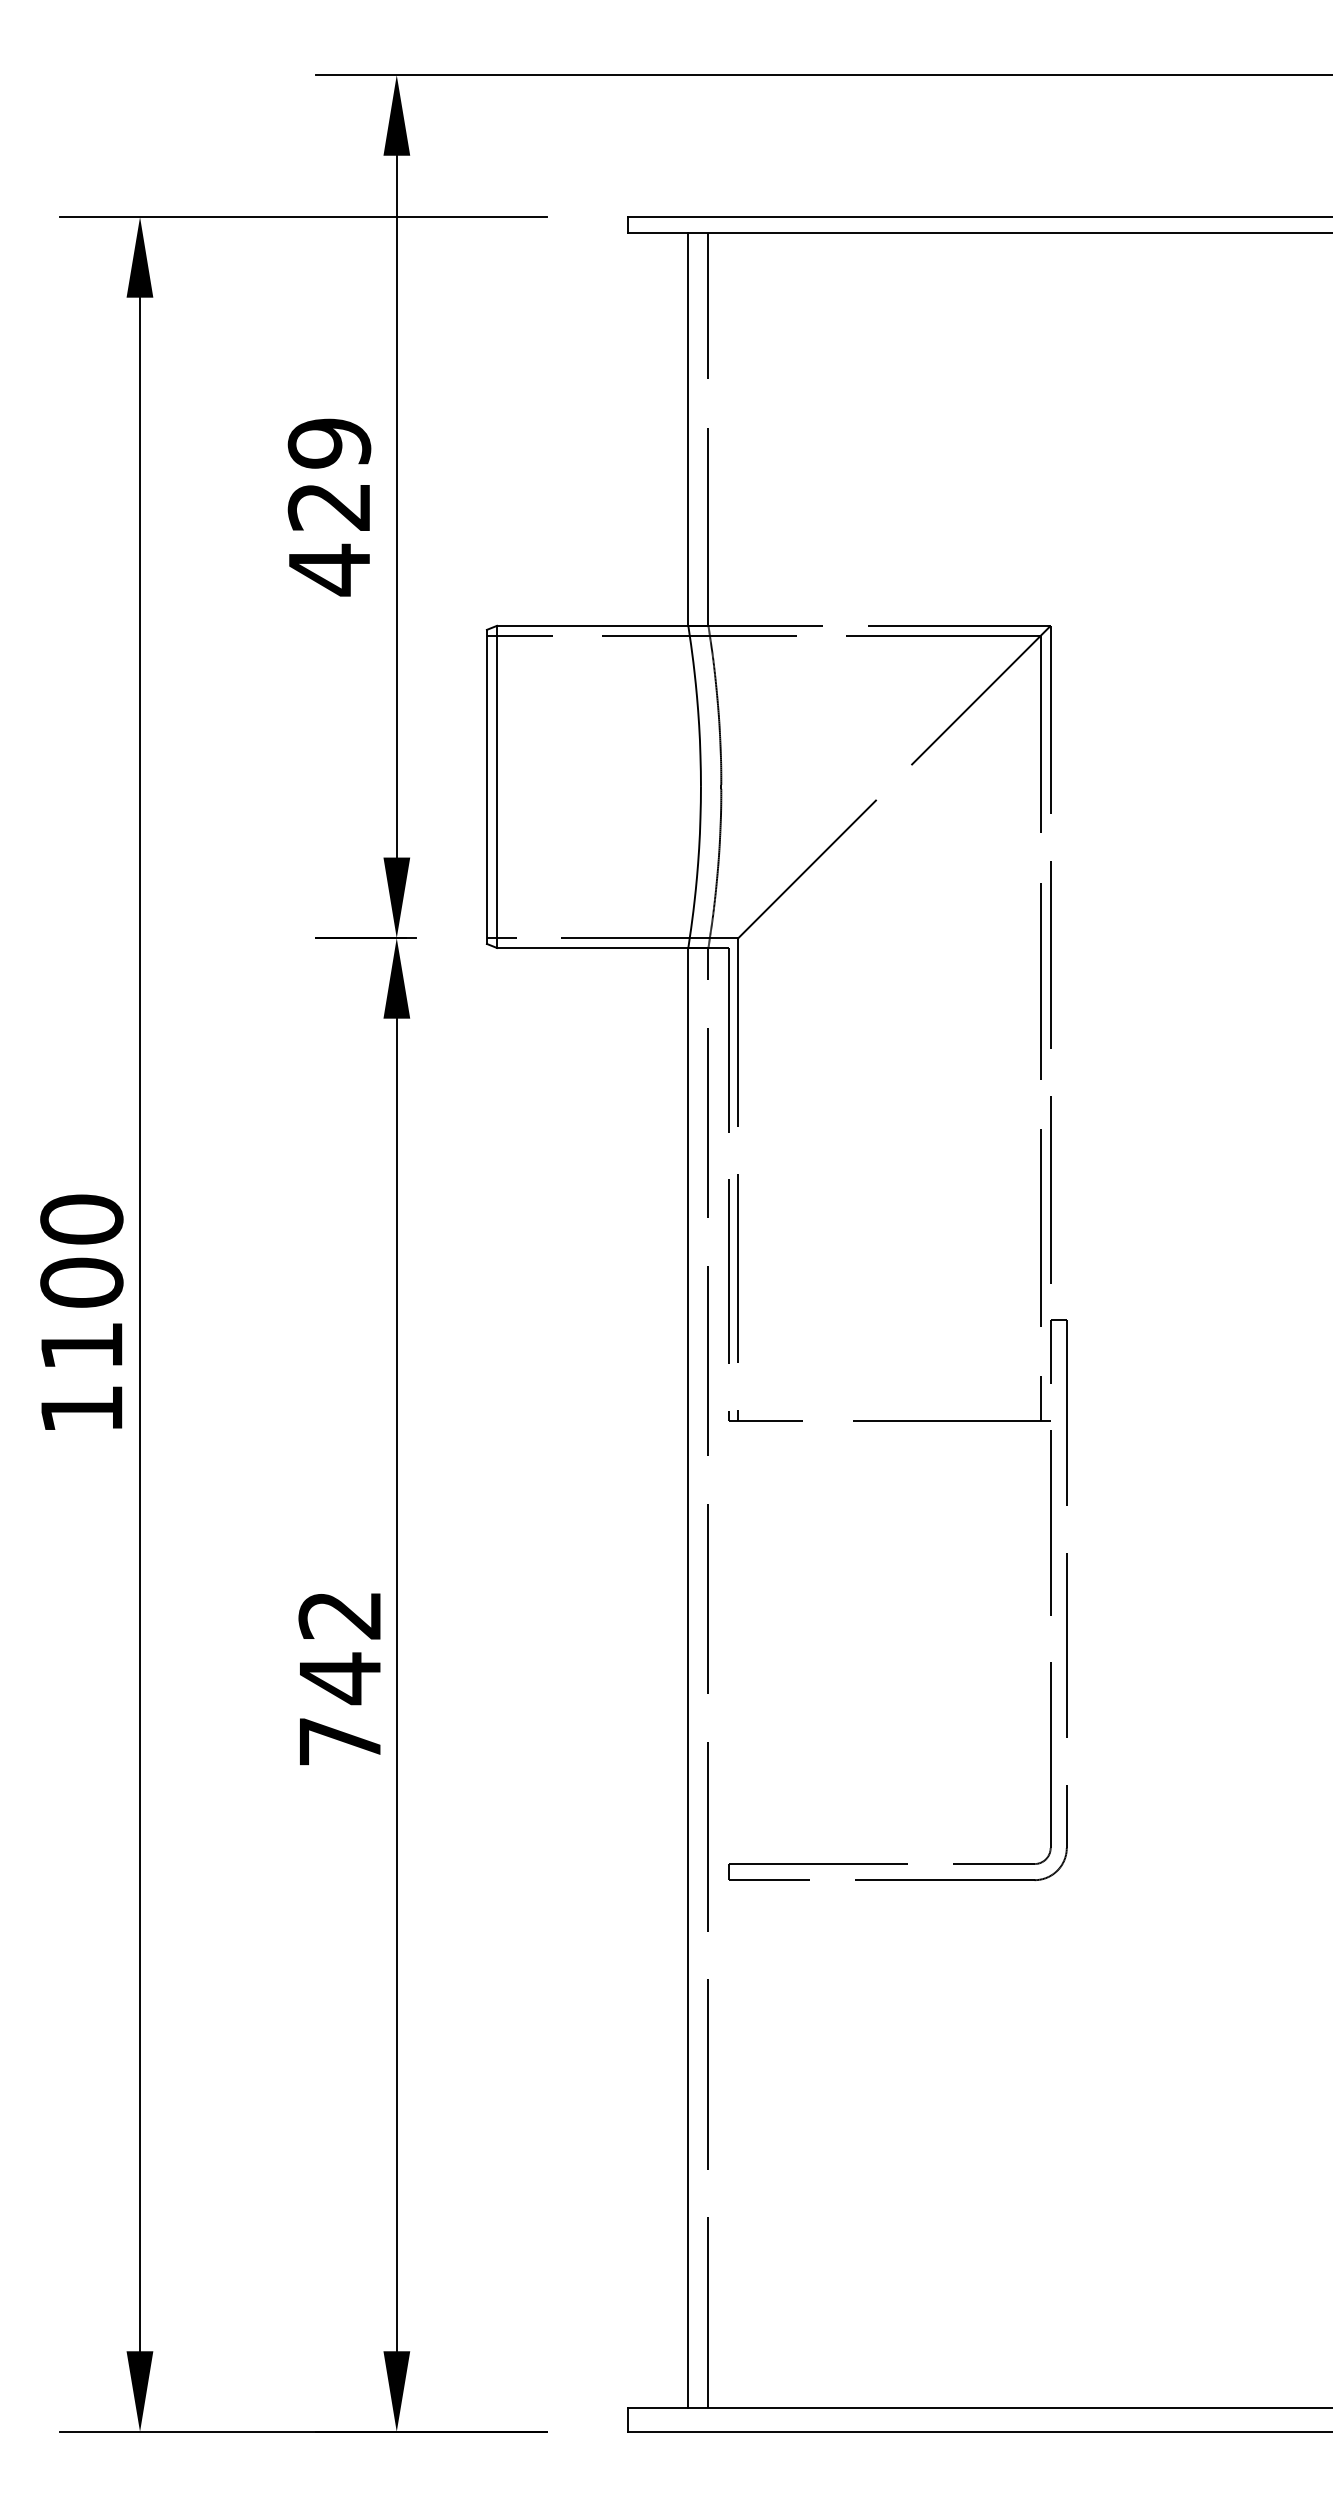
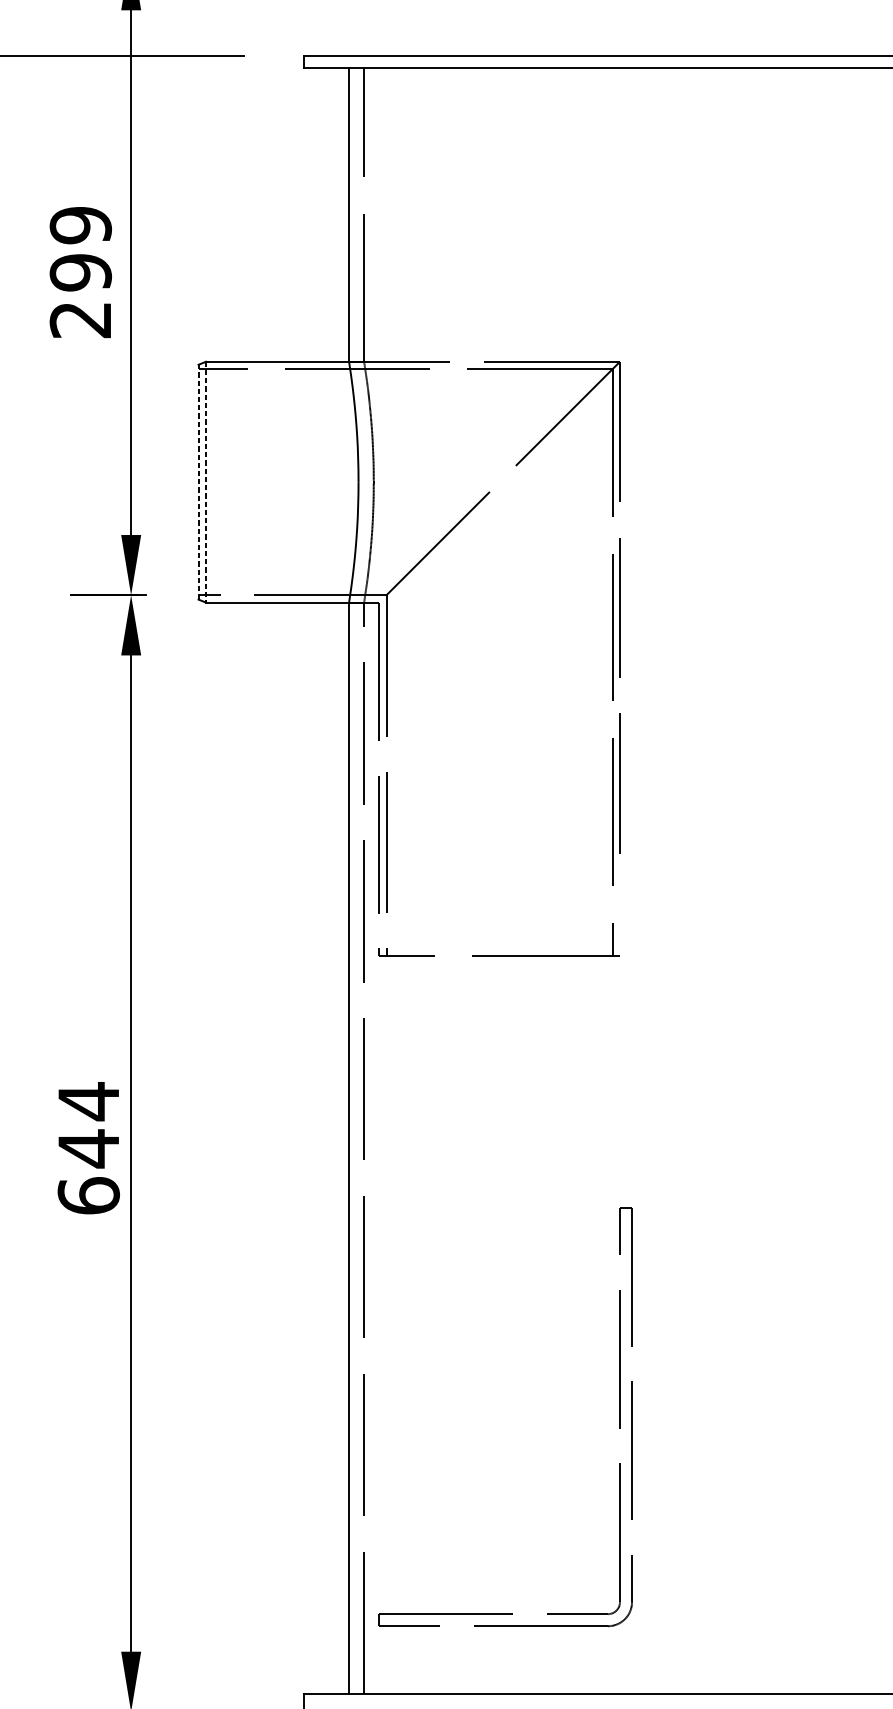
text: (329, 539) -> (80, 297), 429 -> 299
line: (486, 786) -> (198, 481), solid -> dashed
line: (497, 787) -> (206, 482), solid -> dashed
part: (1050, 1599) -> (619, 1416), moved
text: (339, 1677) -> (88, 1147), 742 -> 644

